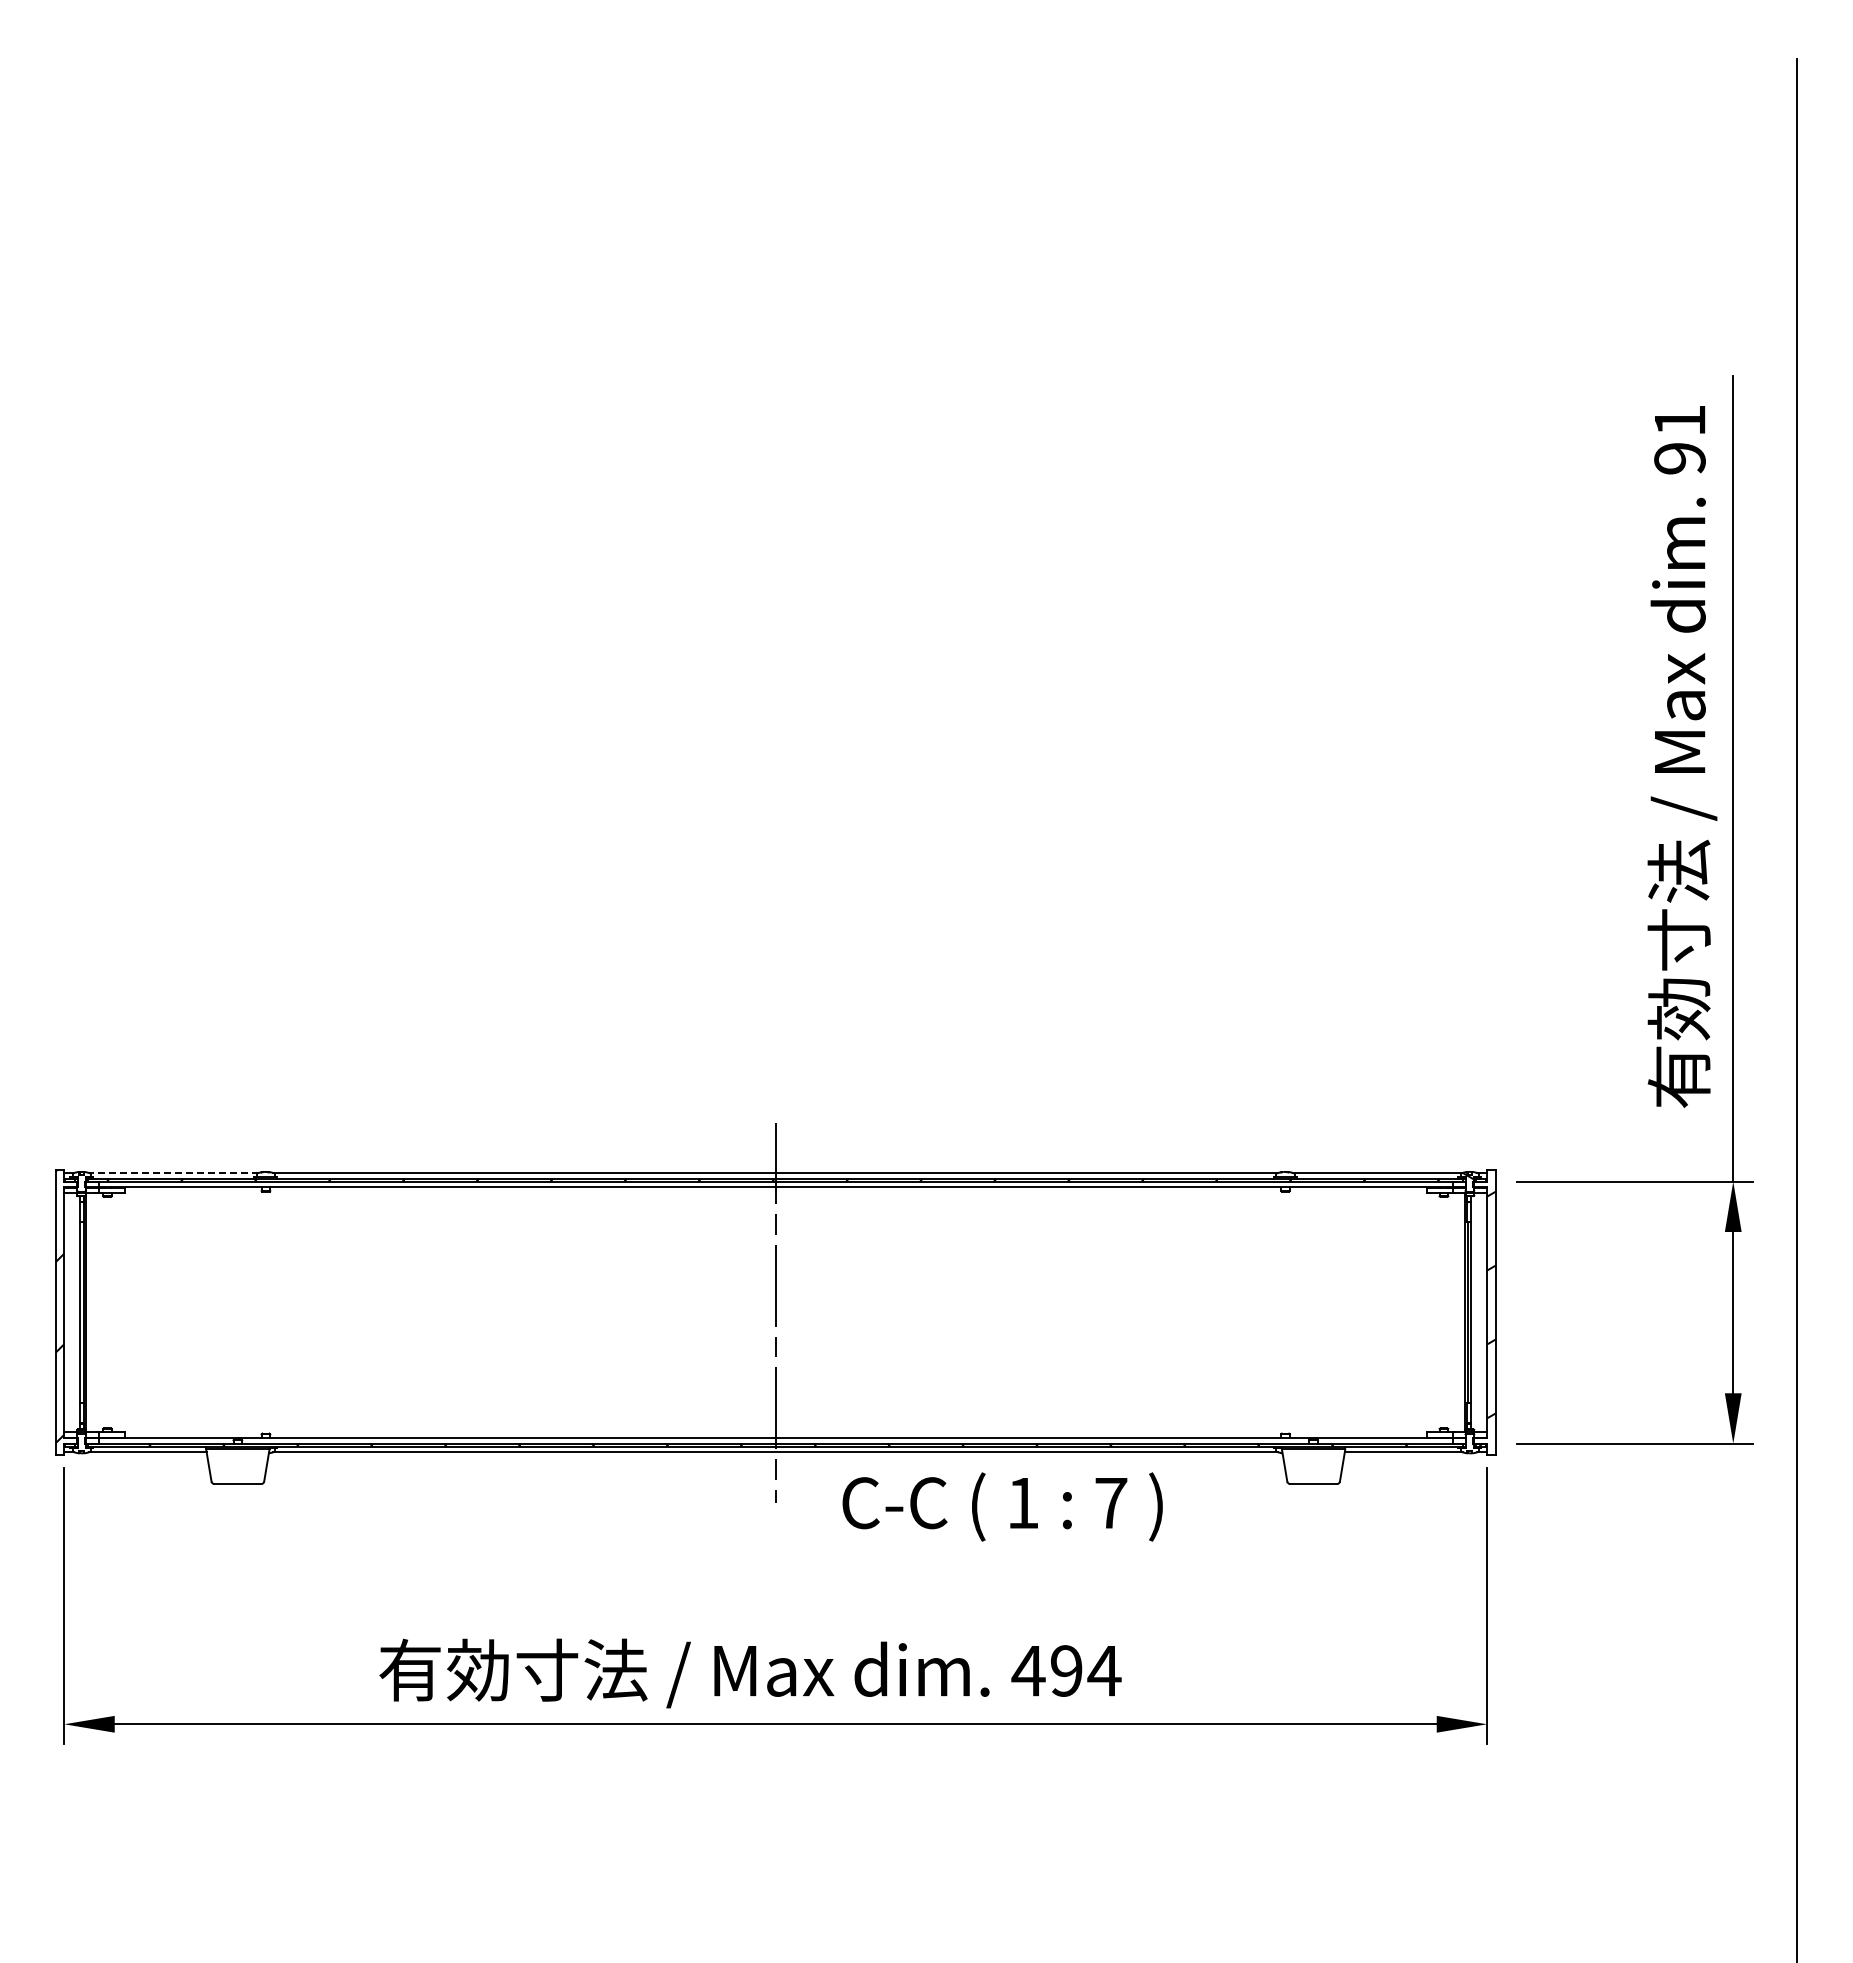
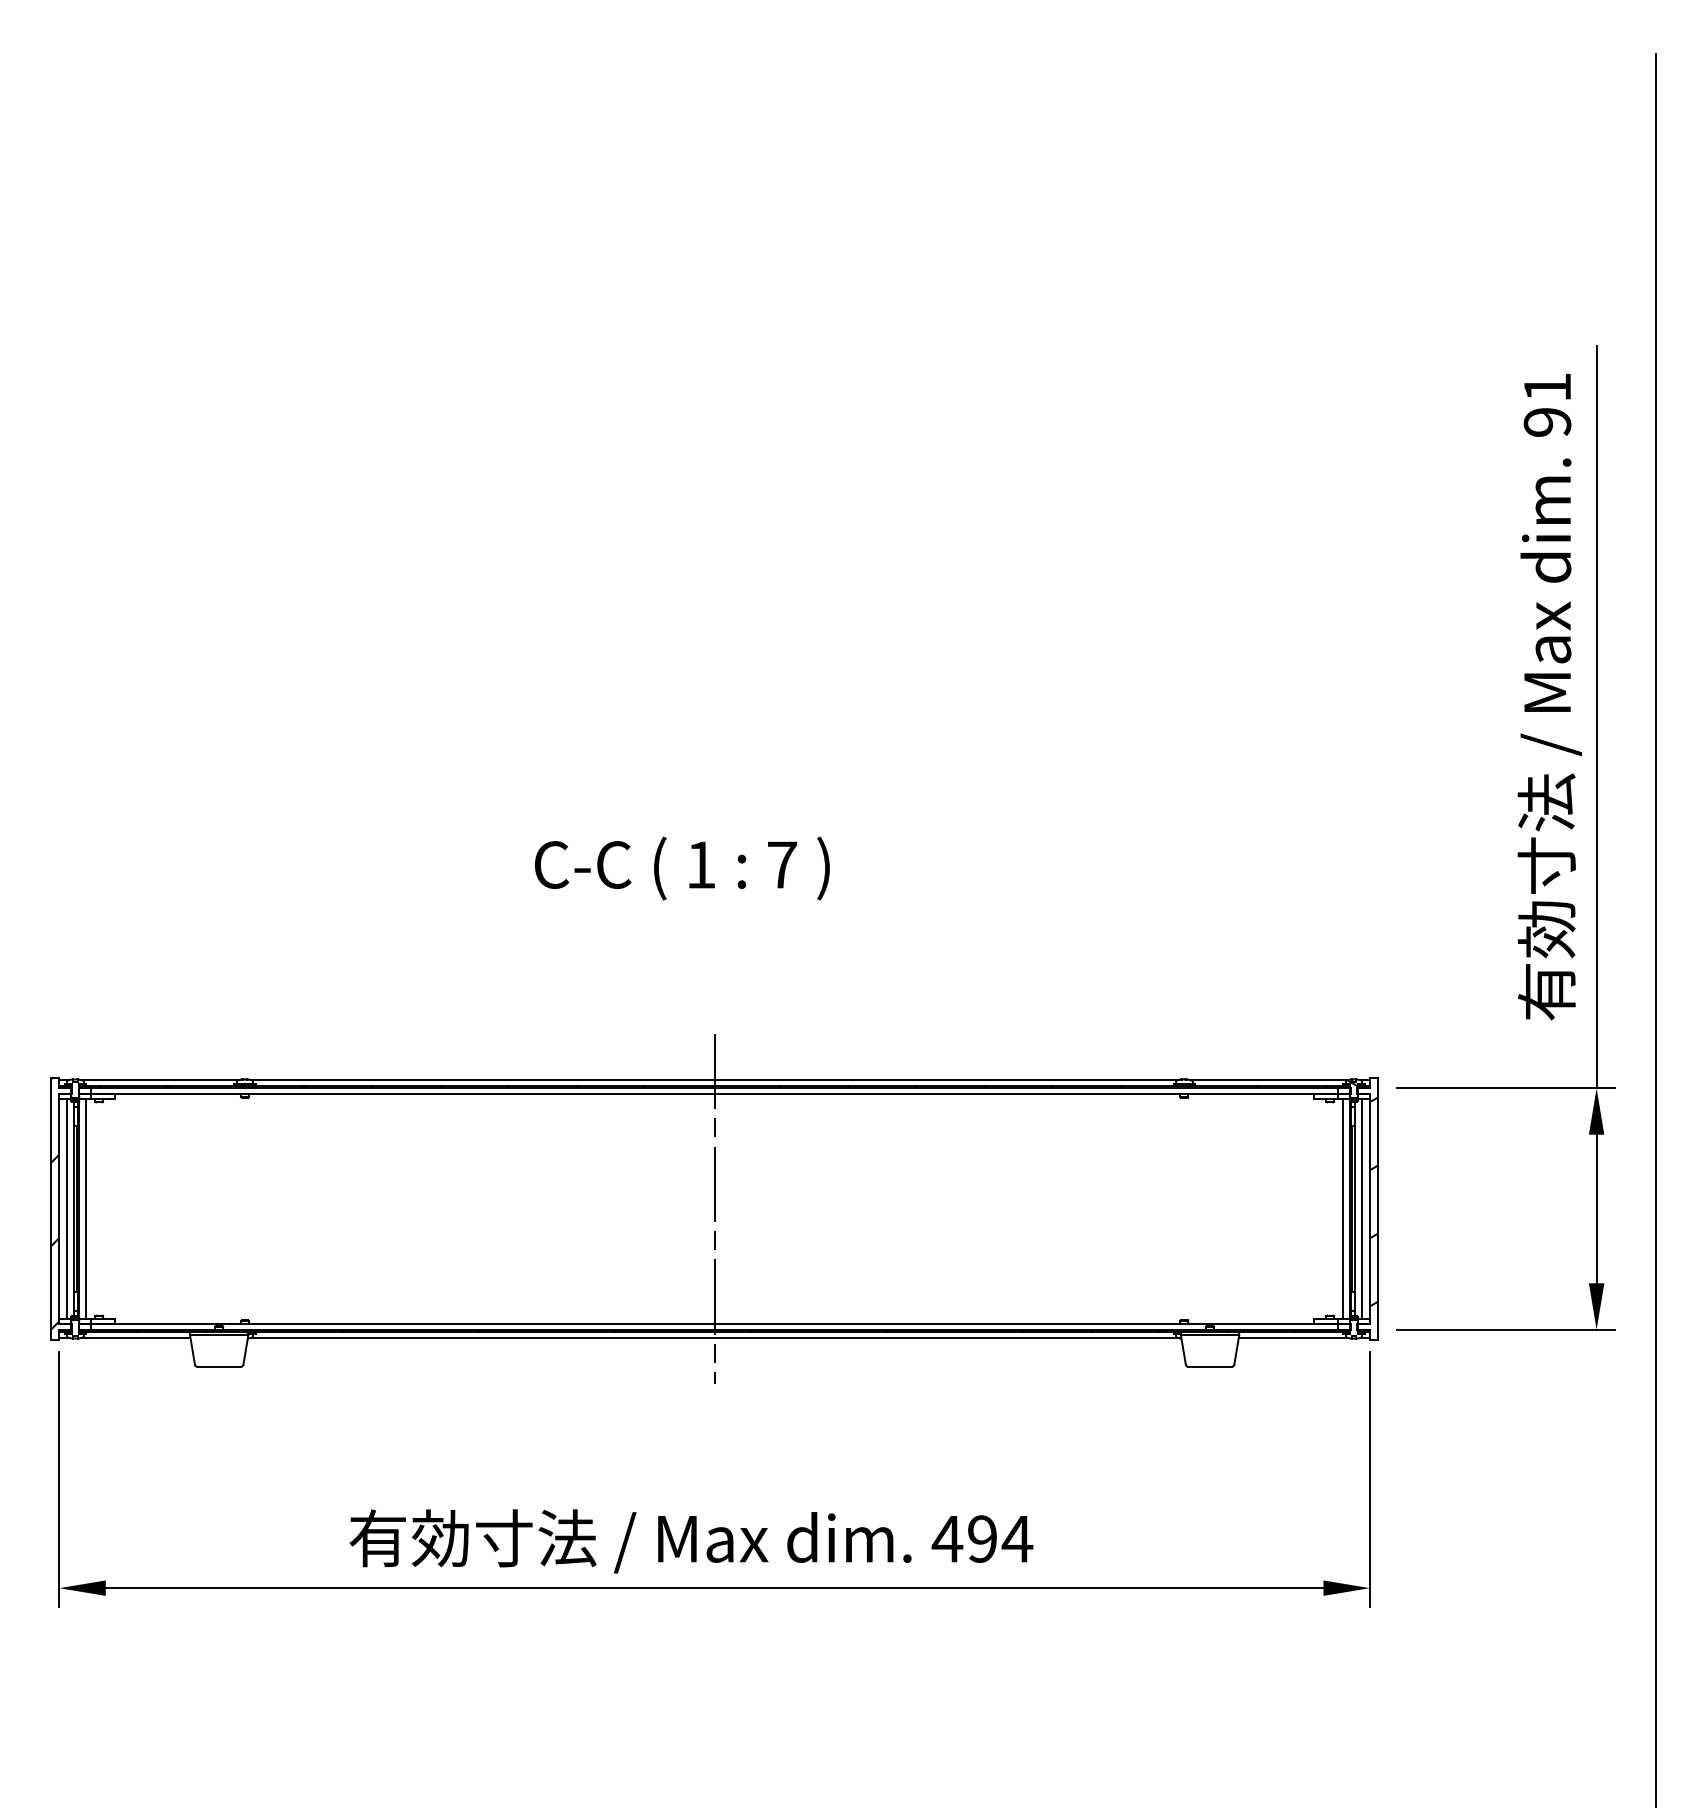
line: (173, 1172) -> (159, 1079), dashed -> solid
line: (72, 1312) -> (66, 1208), added
line: (93, 1312) -> (86, 1208), added
line: (1458, 1312) -> (1343, 1208), added
line: (1478, 1312) -> (1361, 1208), added
text: (1002, 1506) -> (682, 868), moved

